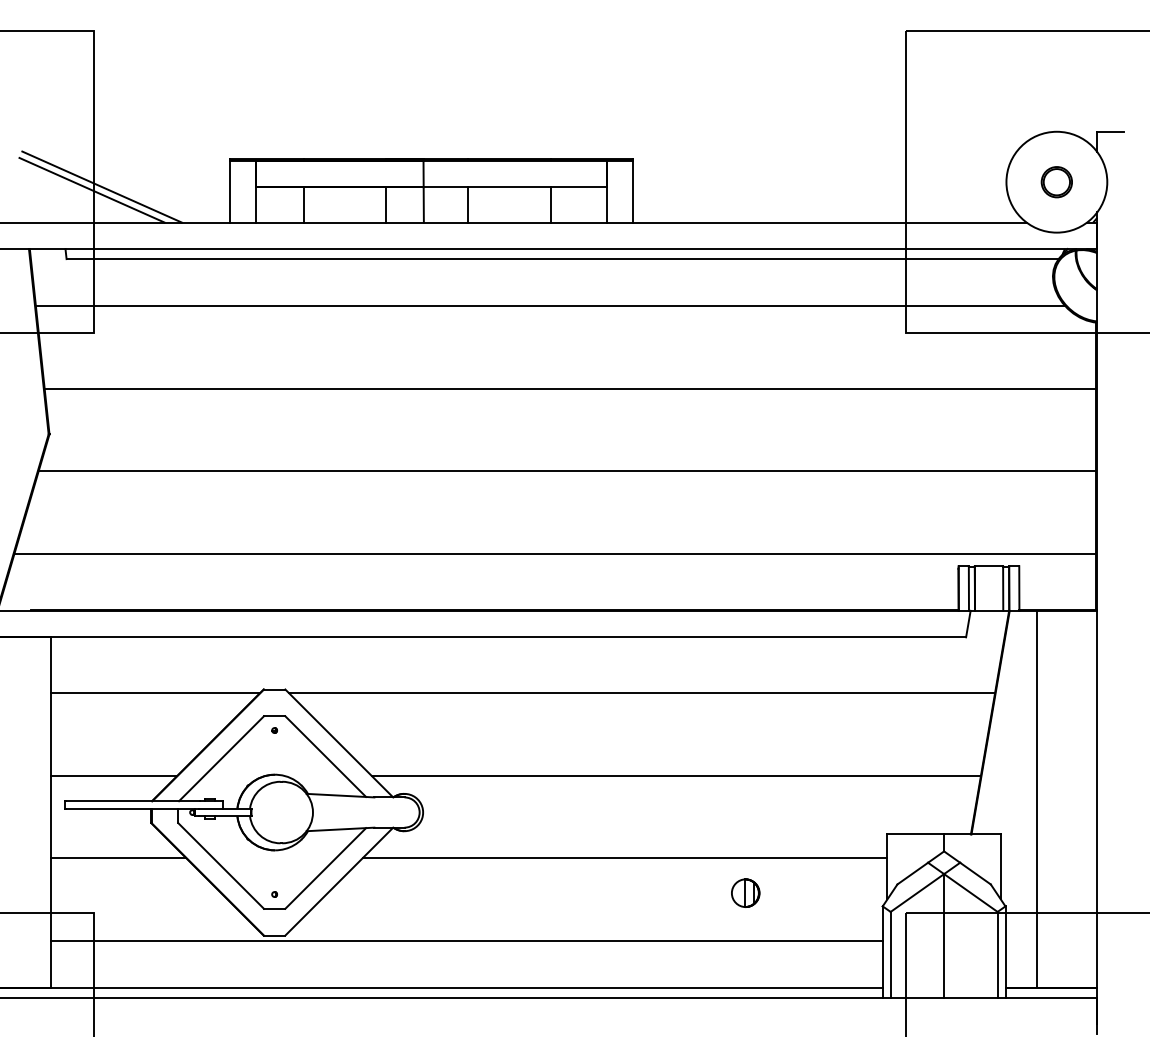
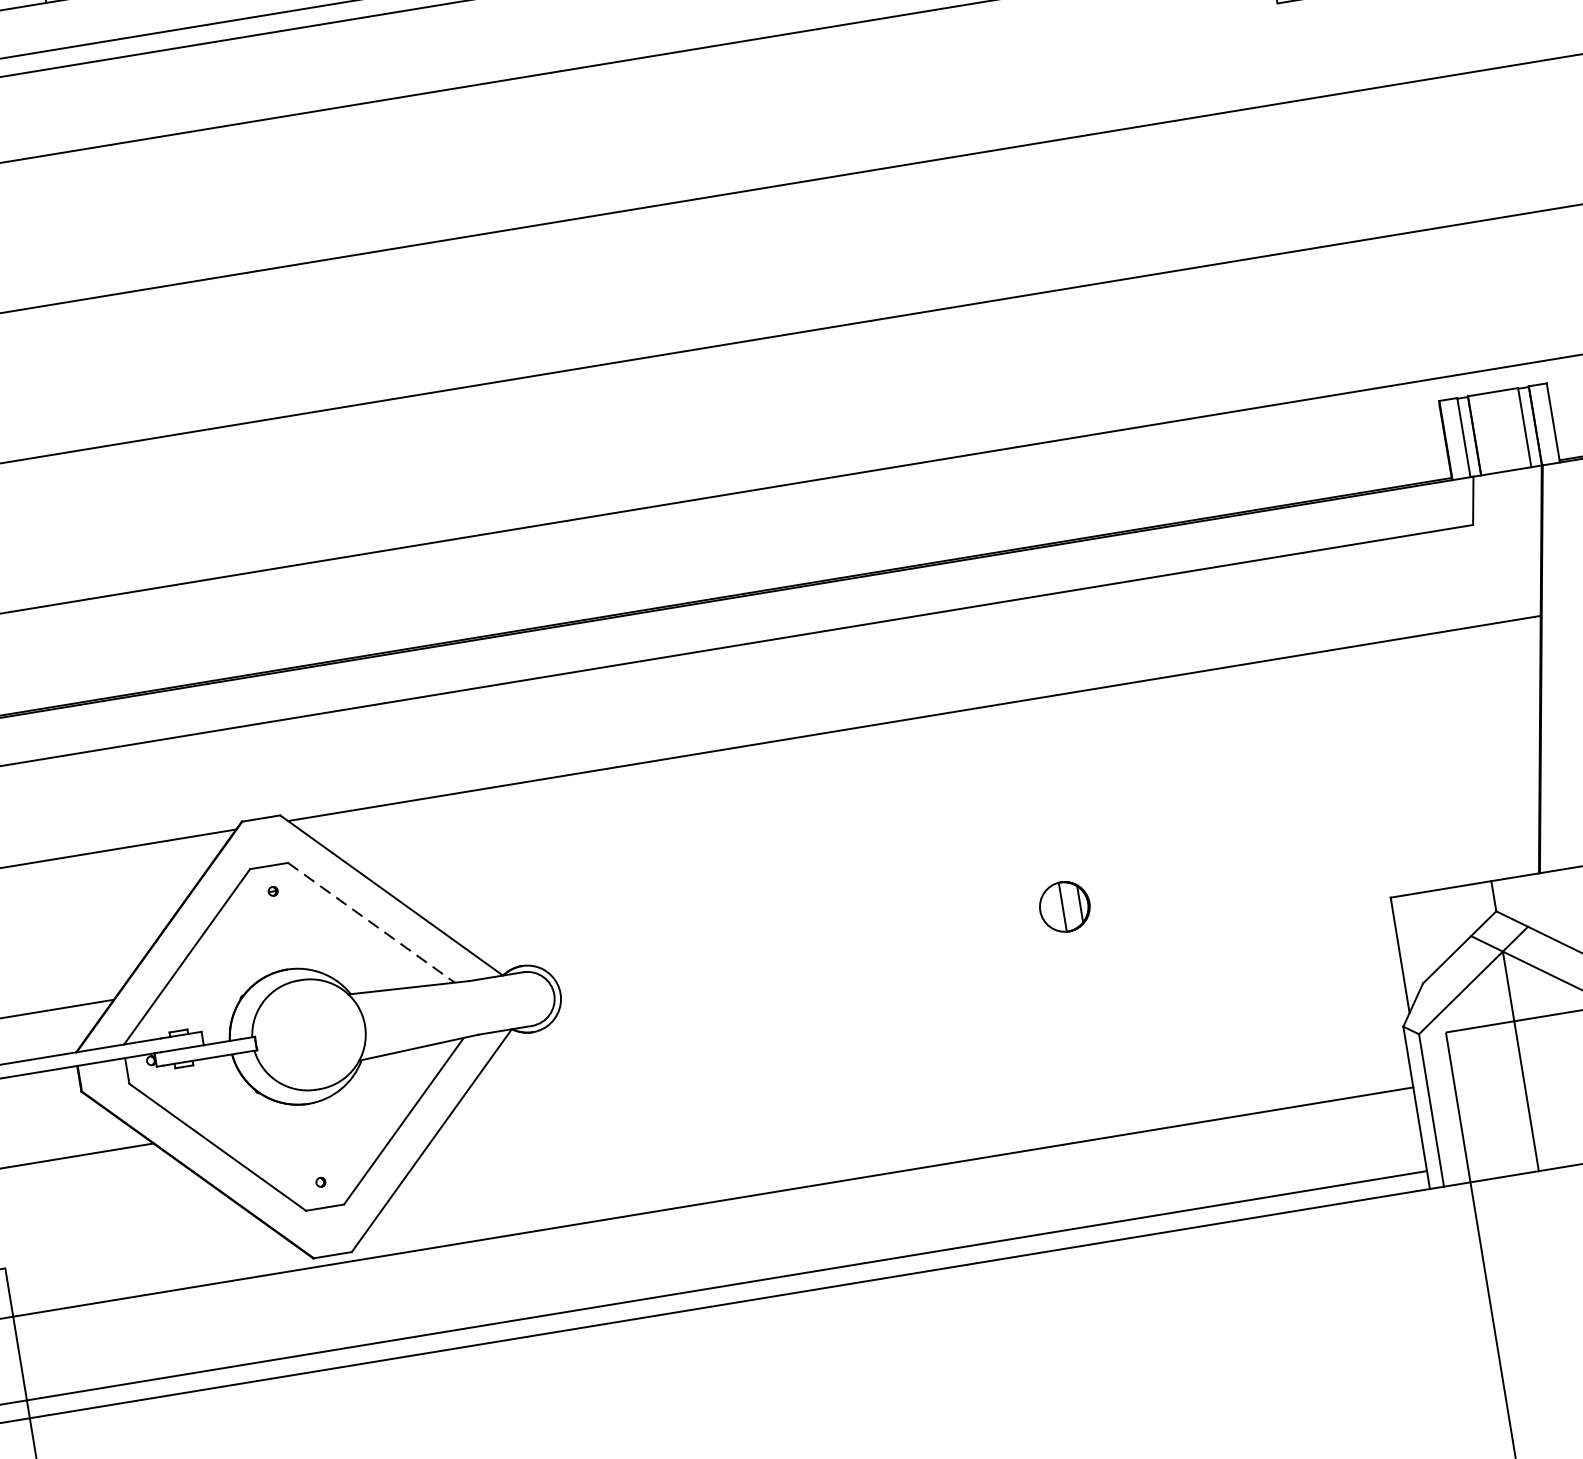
line: (326, 756) -> (372, 922), solid -> dashed
line: (675, 775) -> (997, 854), removed
line: (624, 858) -> (931, 1016), removed
part: (745, 892) -> (1064, 905), moved

